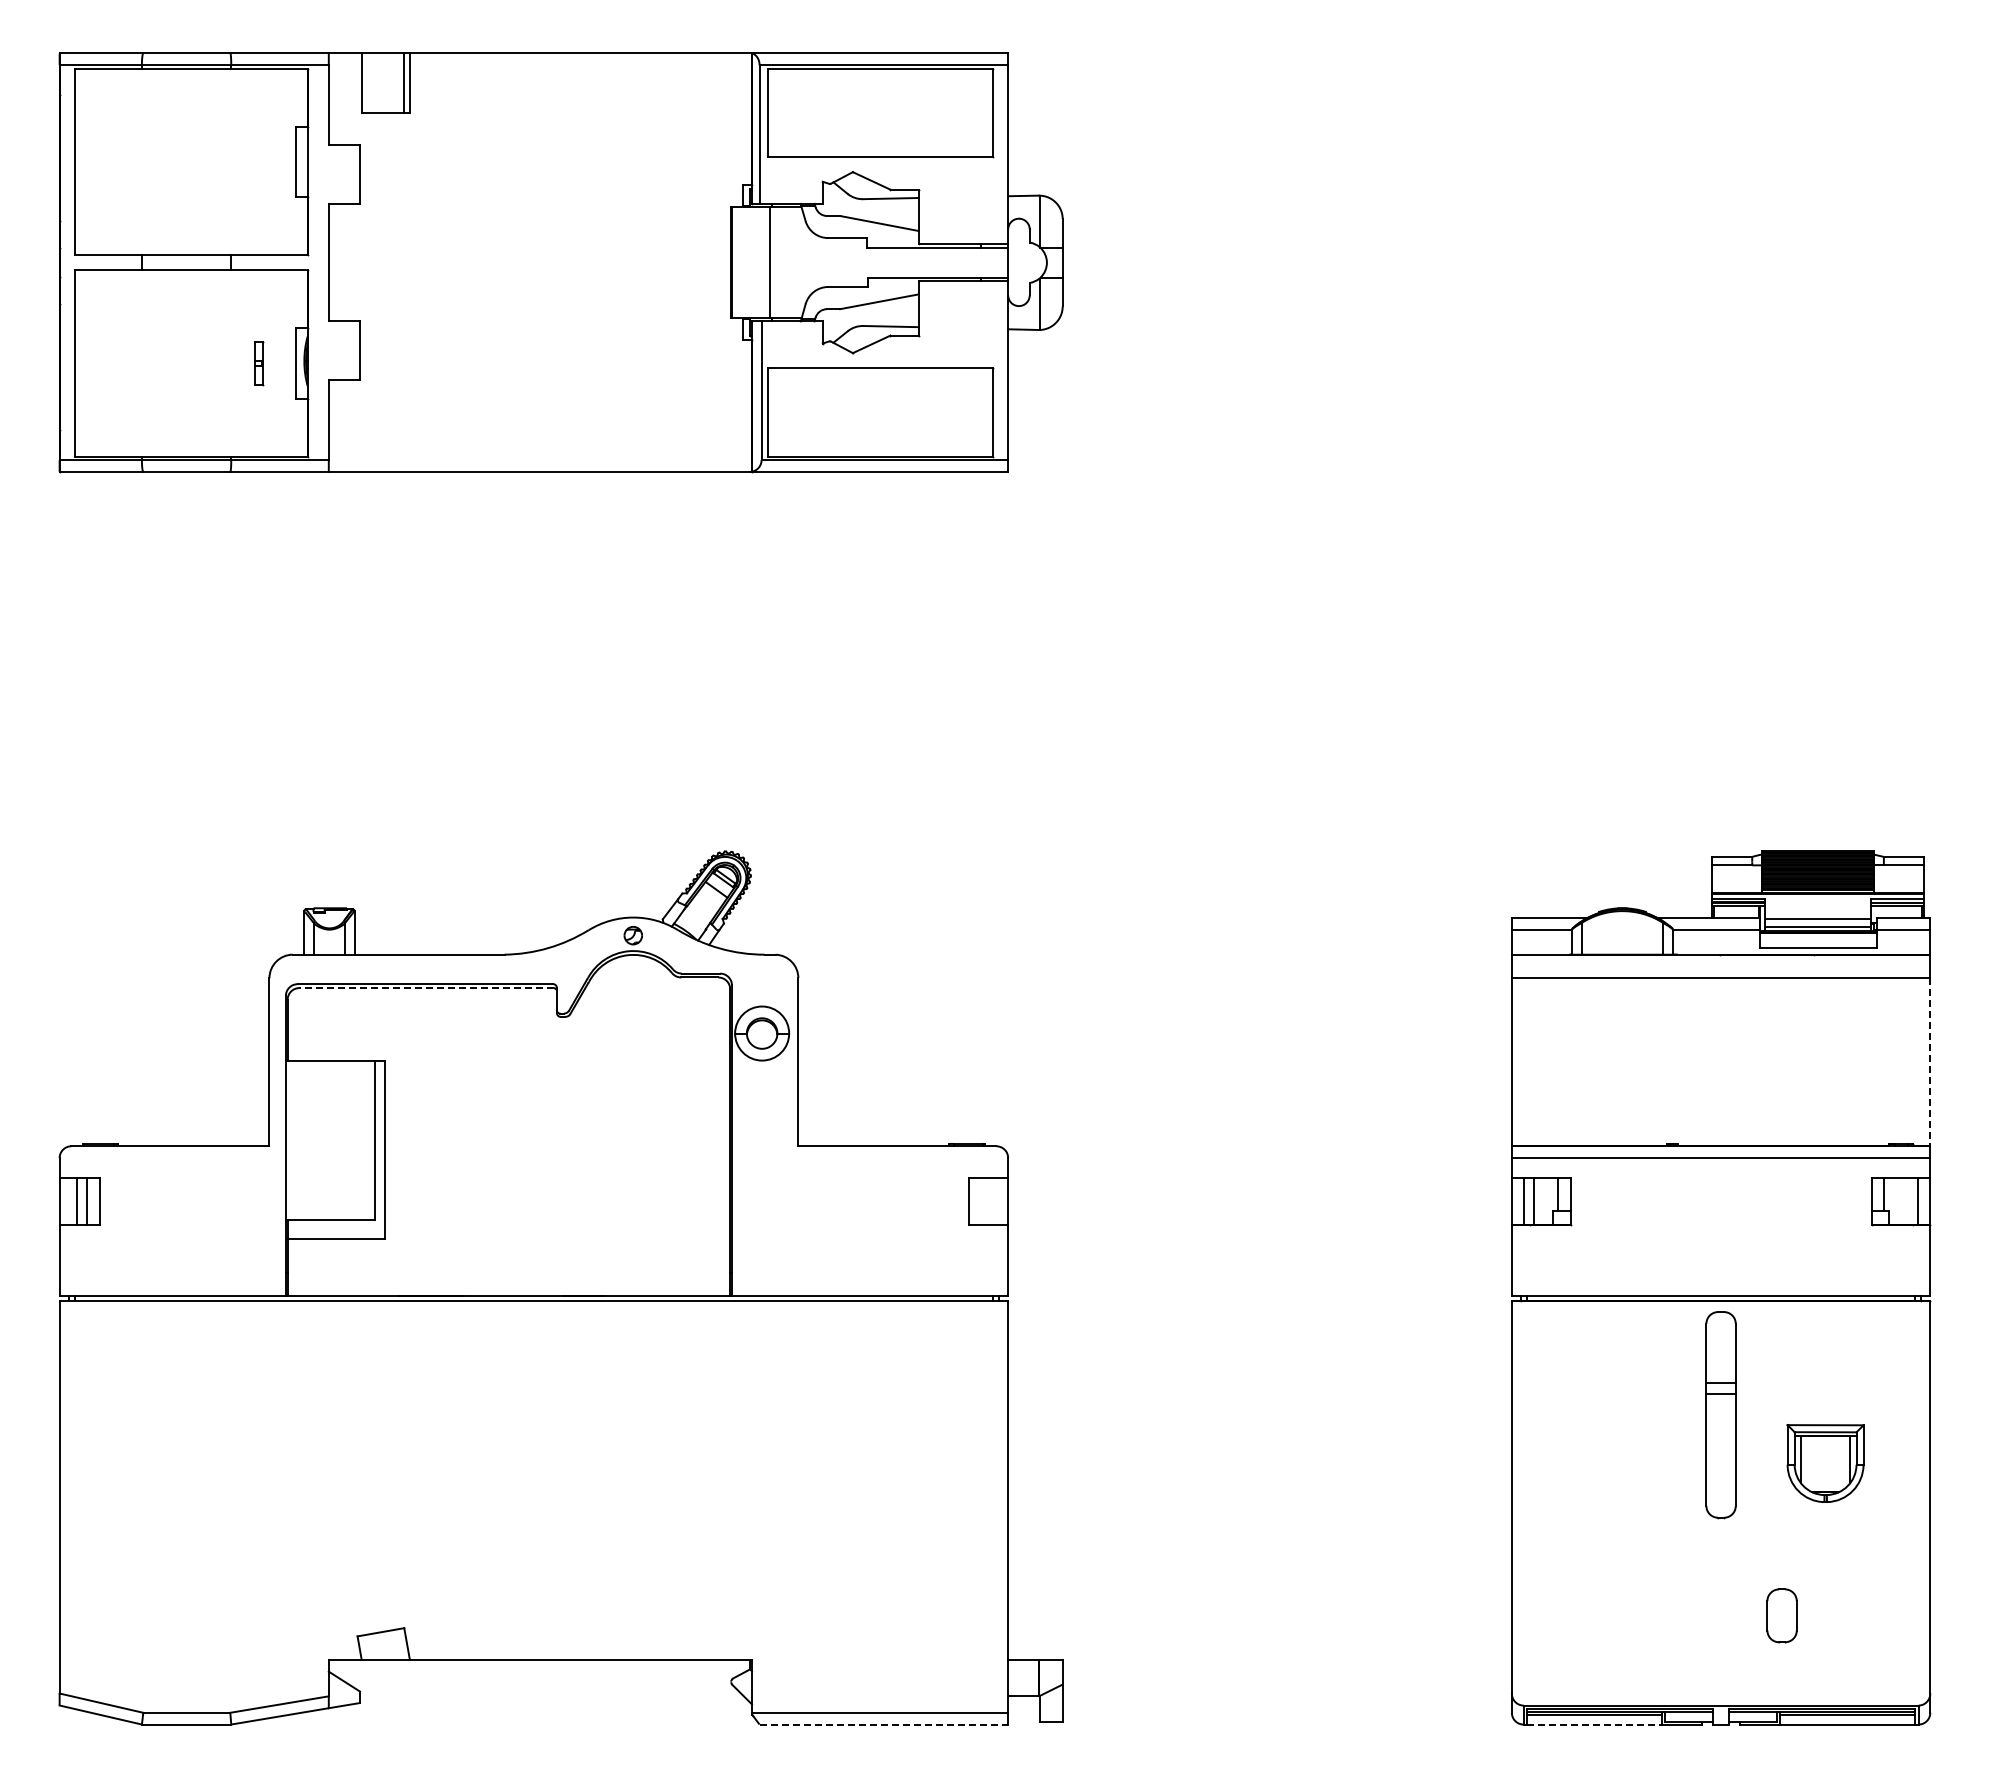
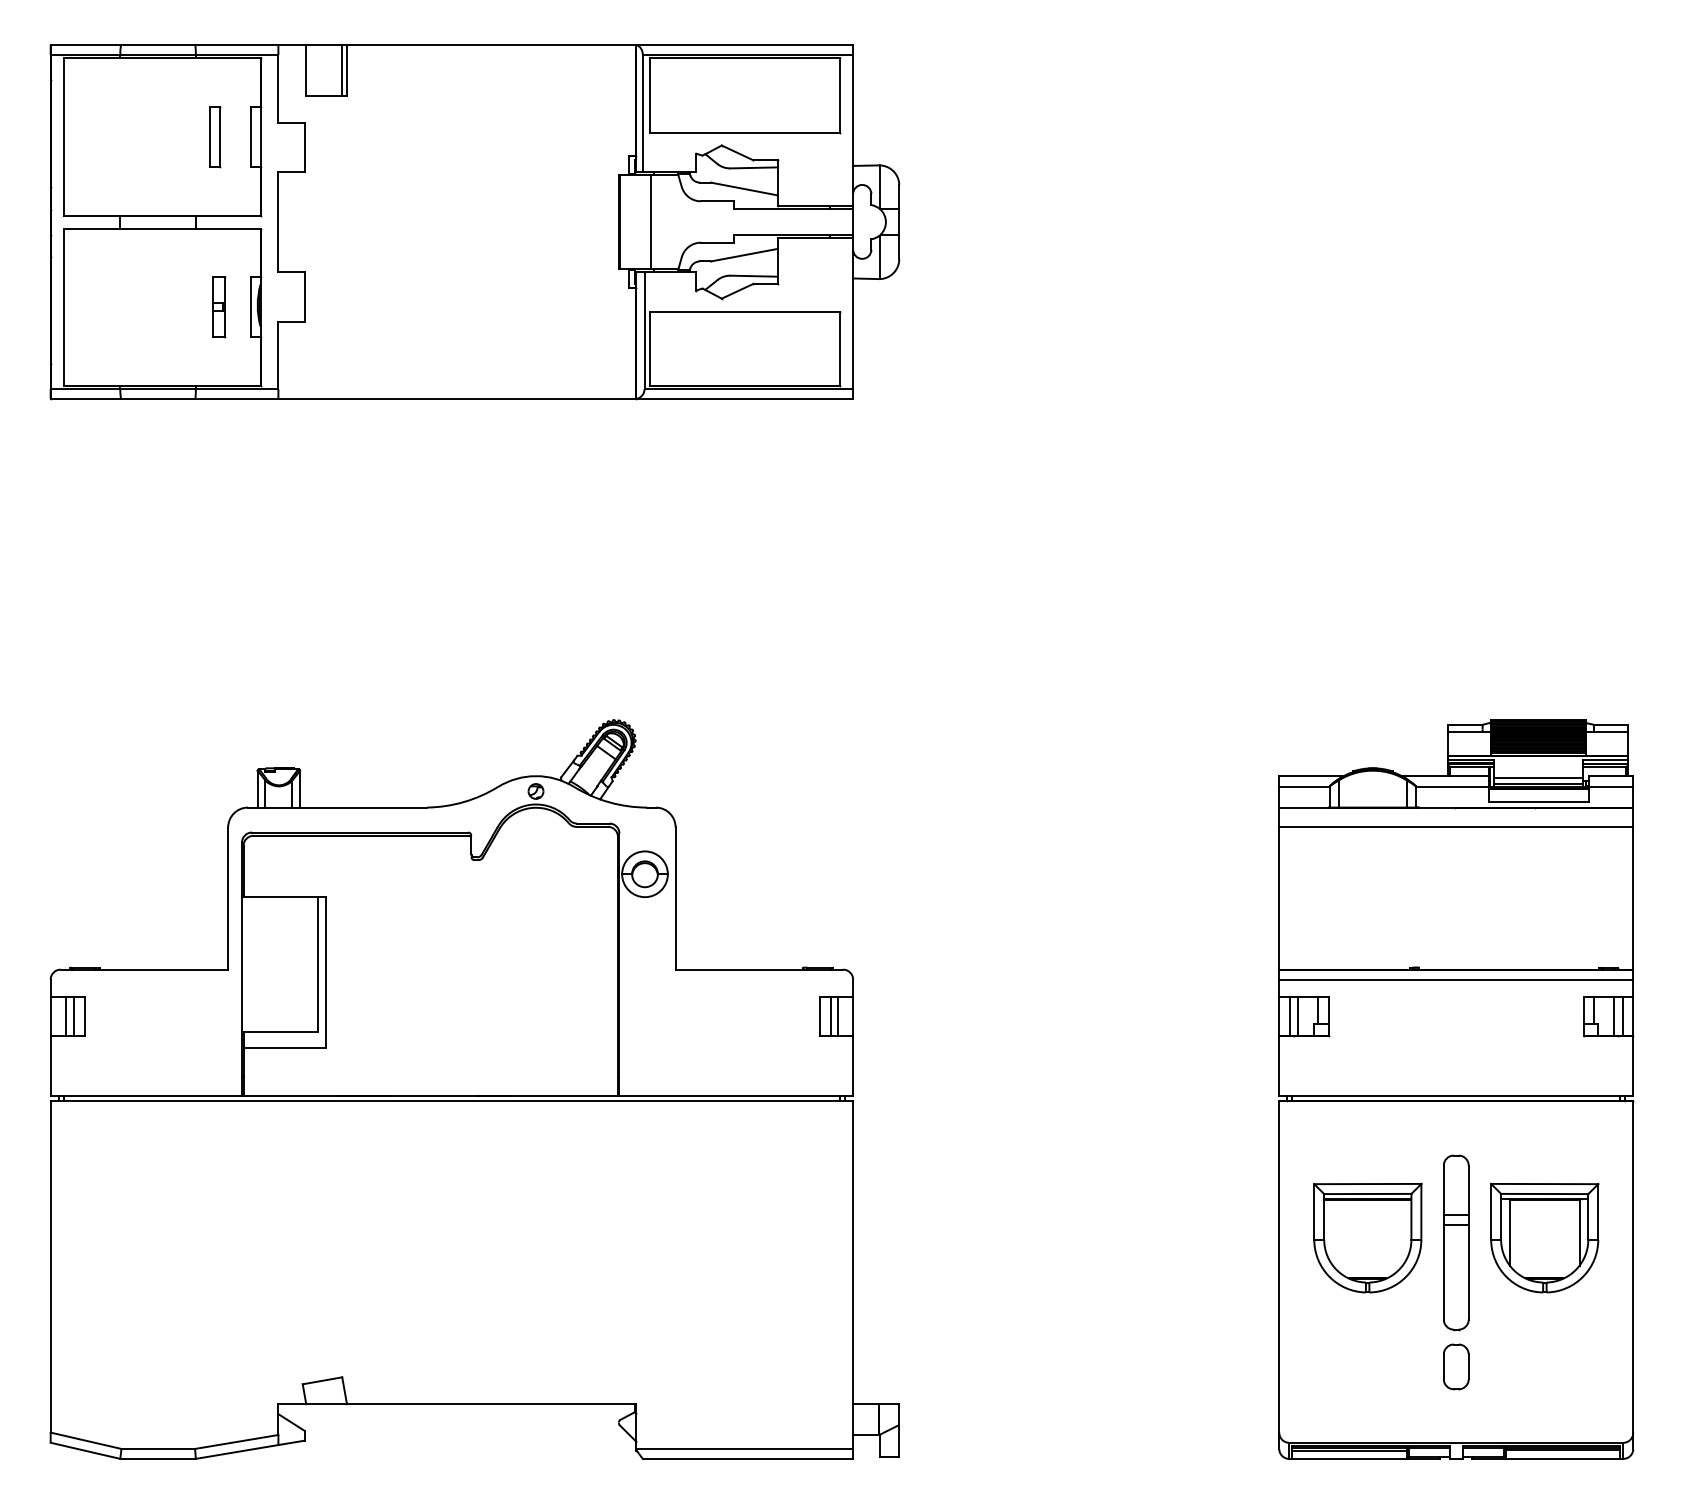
part: (254, 162) -> (215, 137), added
part: (259, 363) -> (219, 307), size x1.67
line: (425, 988) -> (360, 836), dashed -> solid
line: (1930, 1062) -> (1633, 898), dashed -> solid
line: (981, 1201) -> (830, 1016), added
line: (990, 1201) -> (838, 1016), added
line: (1907, 1201) -> (1613, 1016), added
part: (1720, 1415) -> (1455, 1243), moved
part: (1616, 1463) -> (1367, 1238), added
part: (1825, 1463) -> (1544, 1238), size x1.67
part: (1781, 1615) -> (1455, 1366), moved
line: (884, 1724) -> (748, 1458), dashed -> solid
line: (1594, 1724) -> (1349, 1458), dashed -> solid

